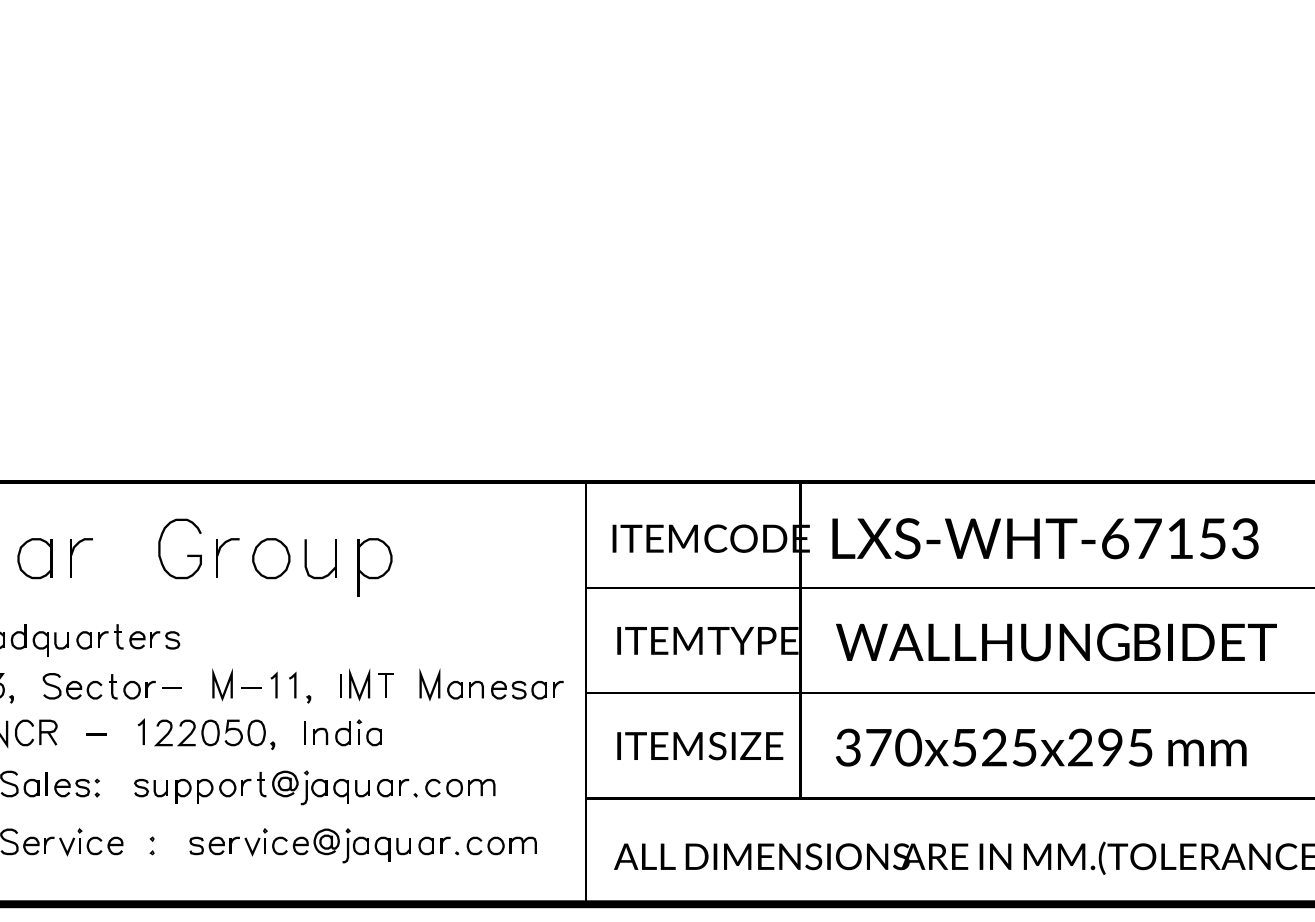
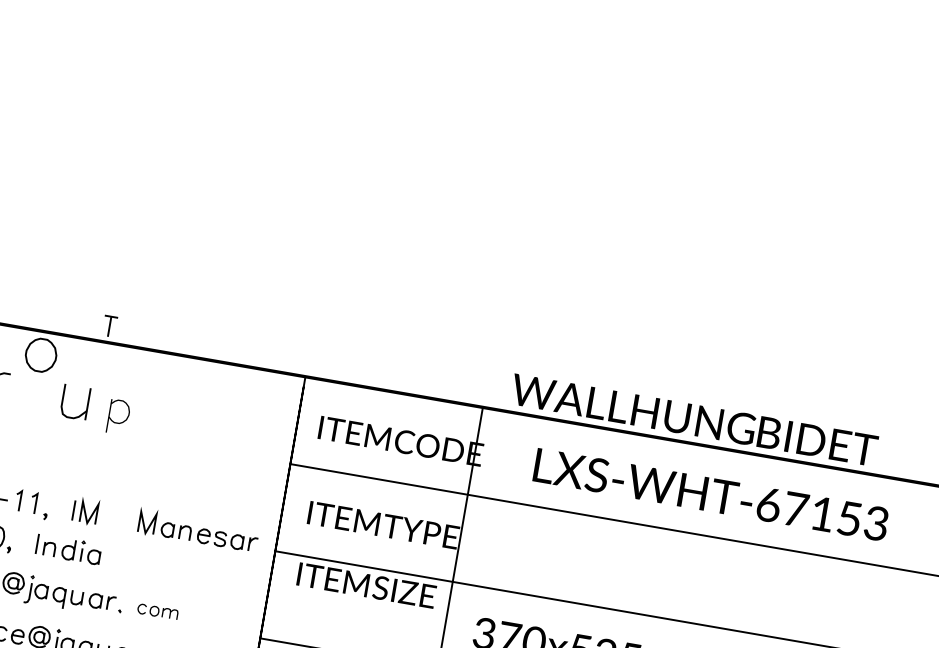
text: (1045, 538) -> (711, 494), moved
part: (271, 558) -> (41, 355), moved
part: (374, 567) -> (118, 417), size x0.7
text: (1056, 642) -> (694, 420), moved
part: (385, 685) -> (109, 326), moved
text: (700, 746) -> (366, 586), moved
part: (460, 788) -> (157, 612), size x0.7

